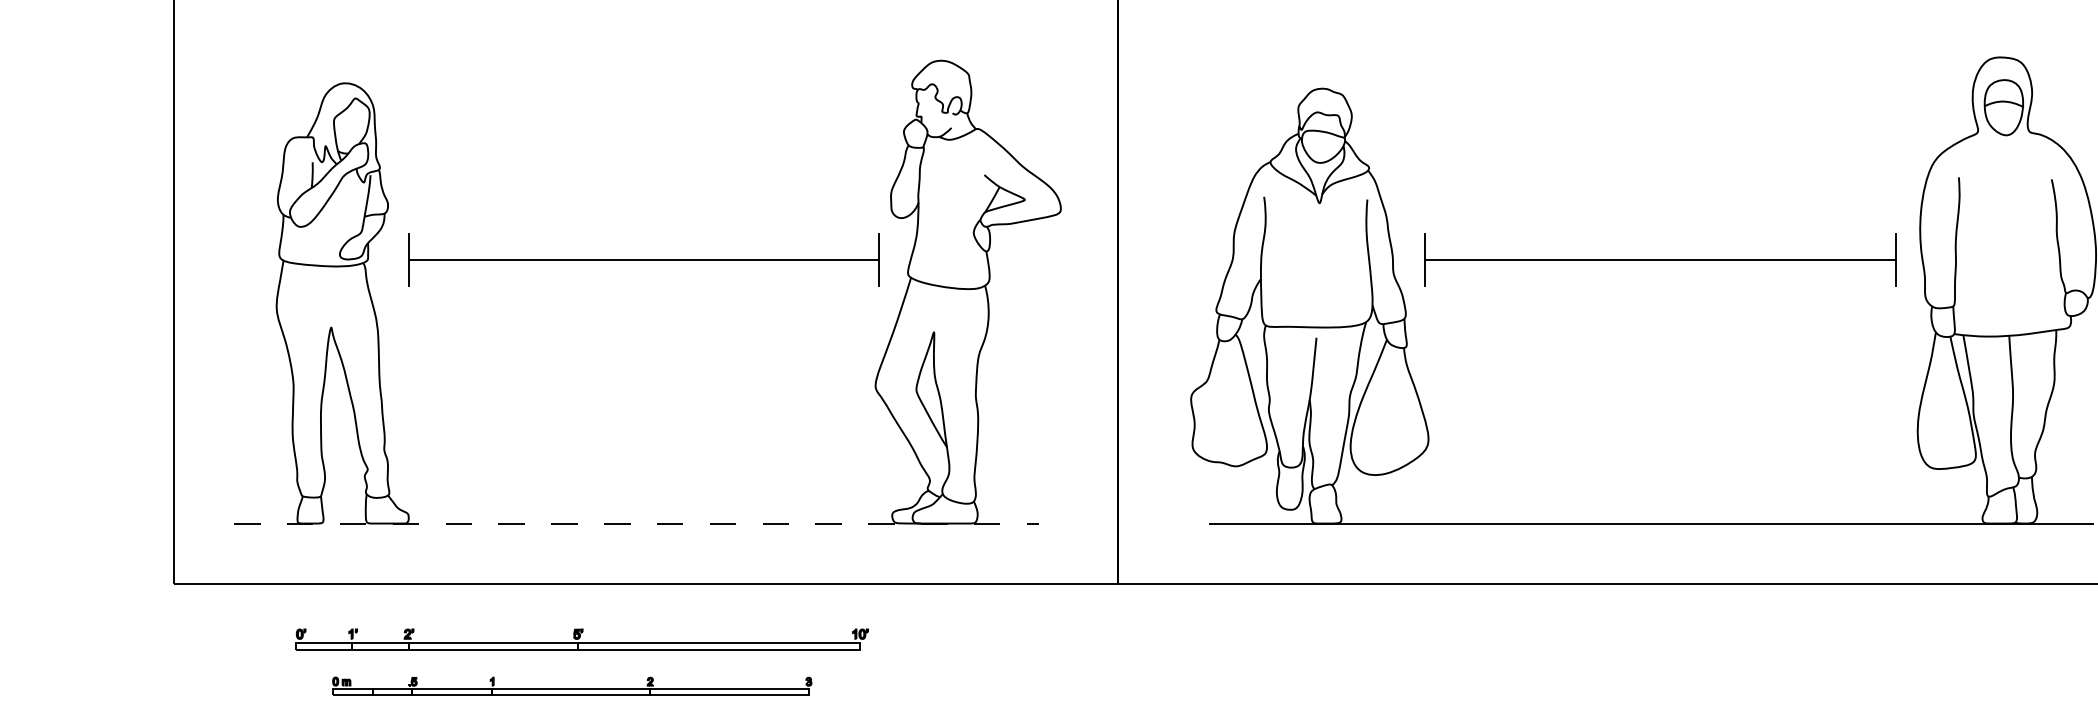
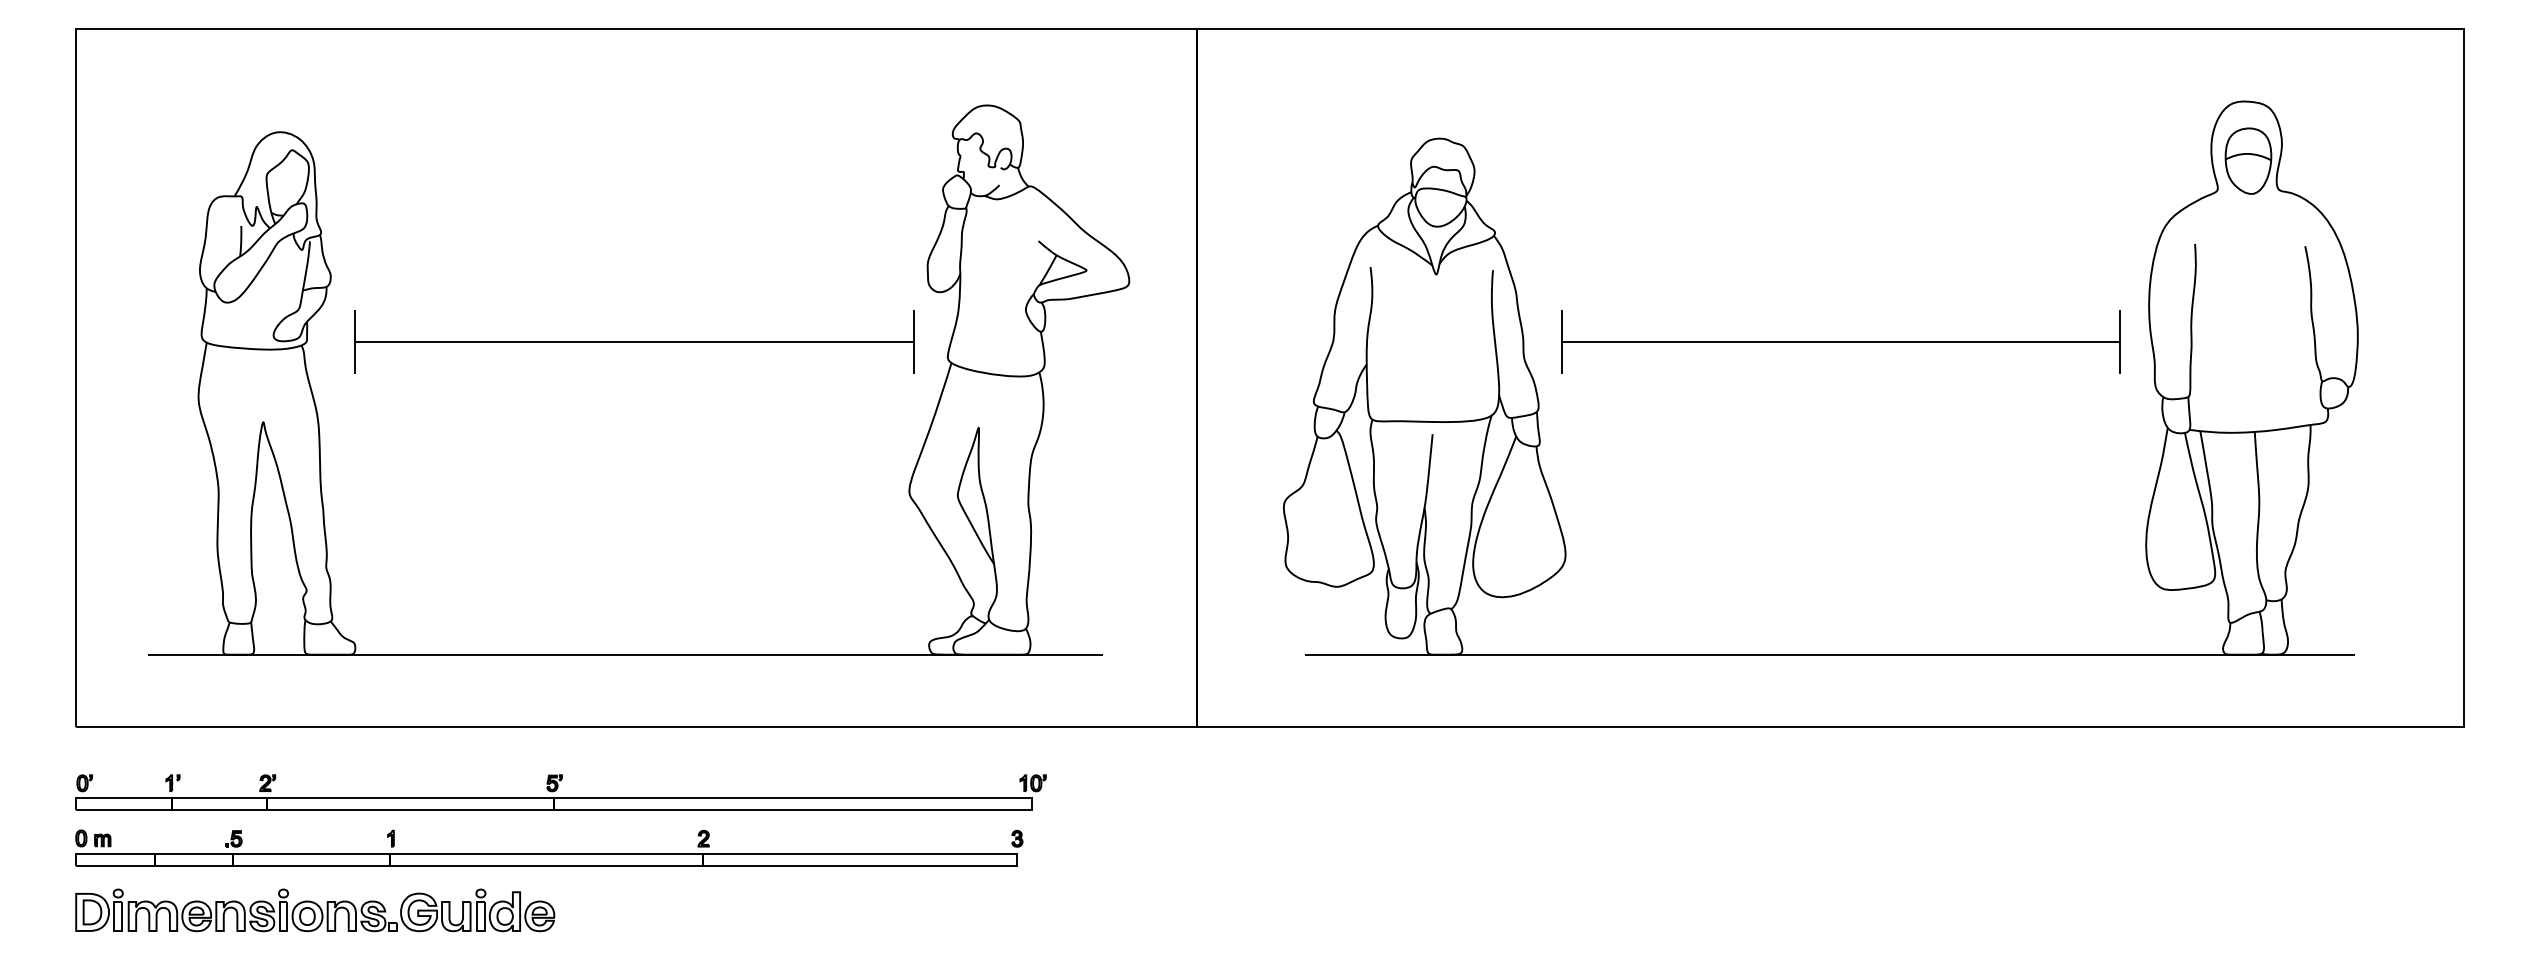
line: (636, 523) -> (625, 654), dashed -> solid
part: (581, 639) -> (560, 792), size x1.43
part: (572, 685) -> (549, 847), size x1.67

